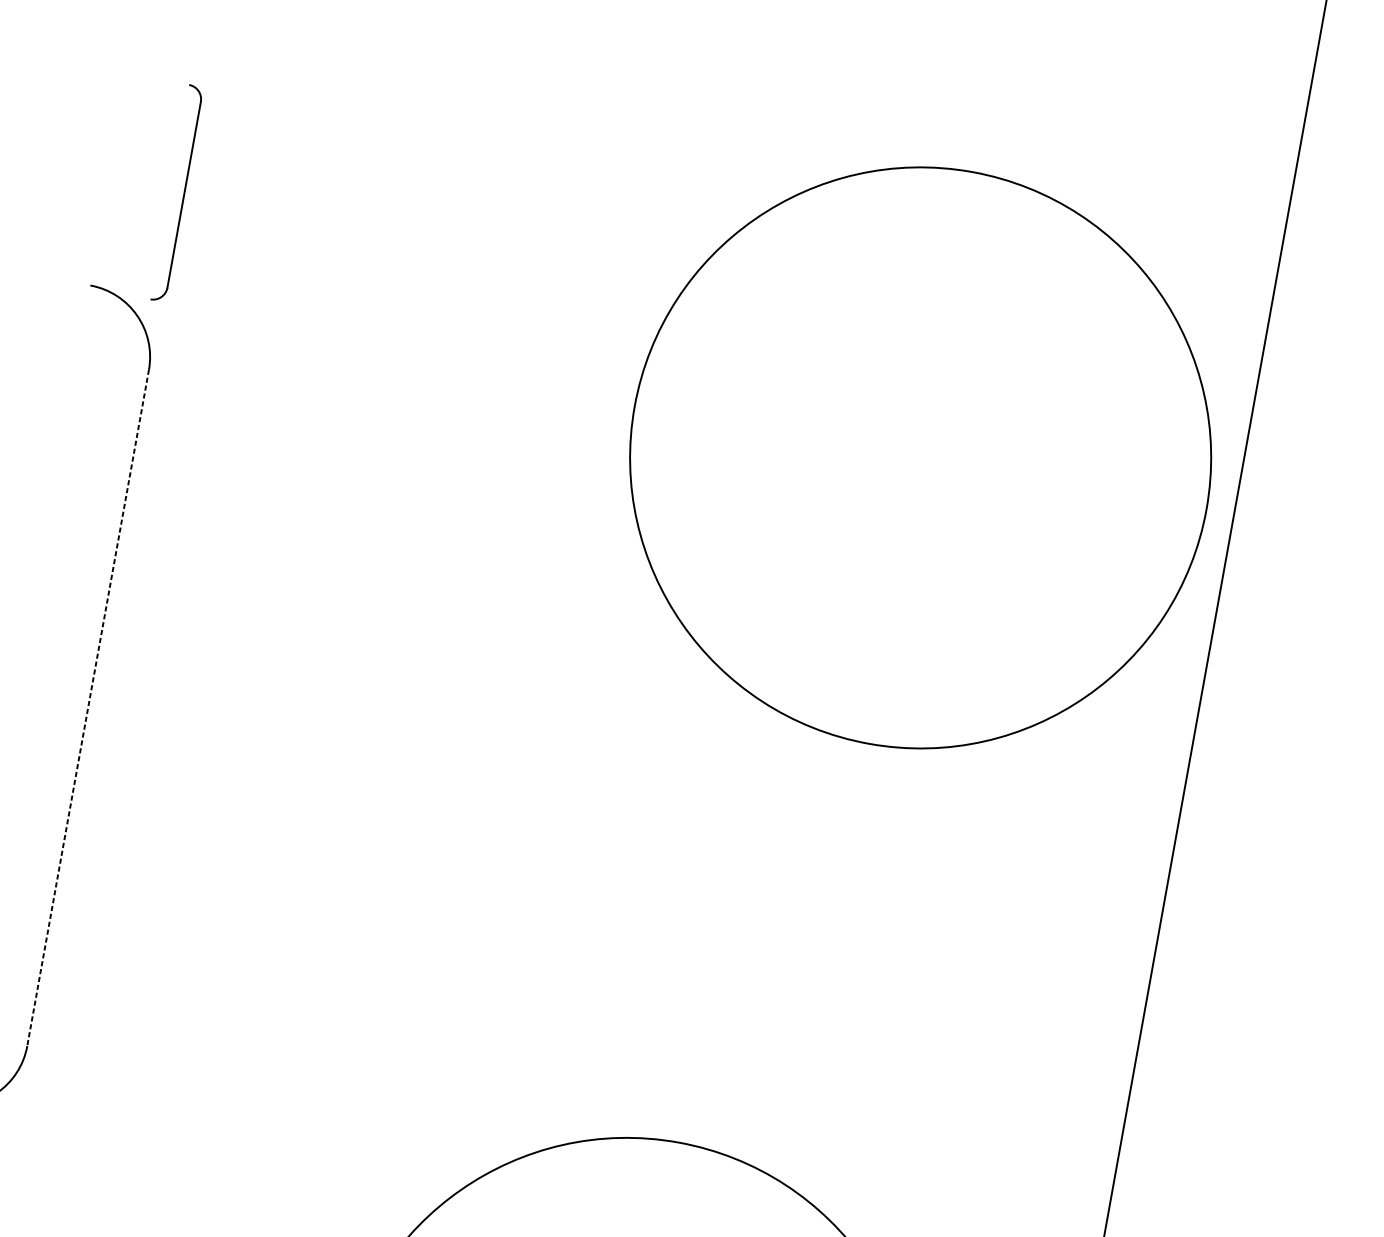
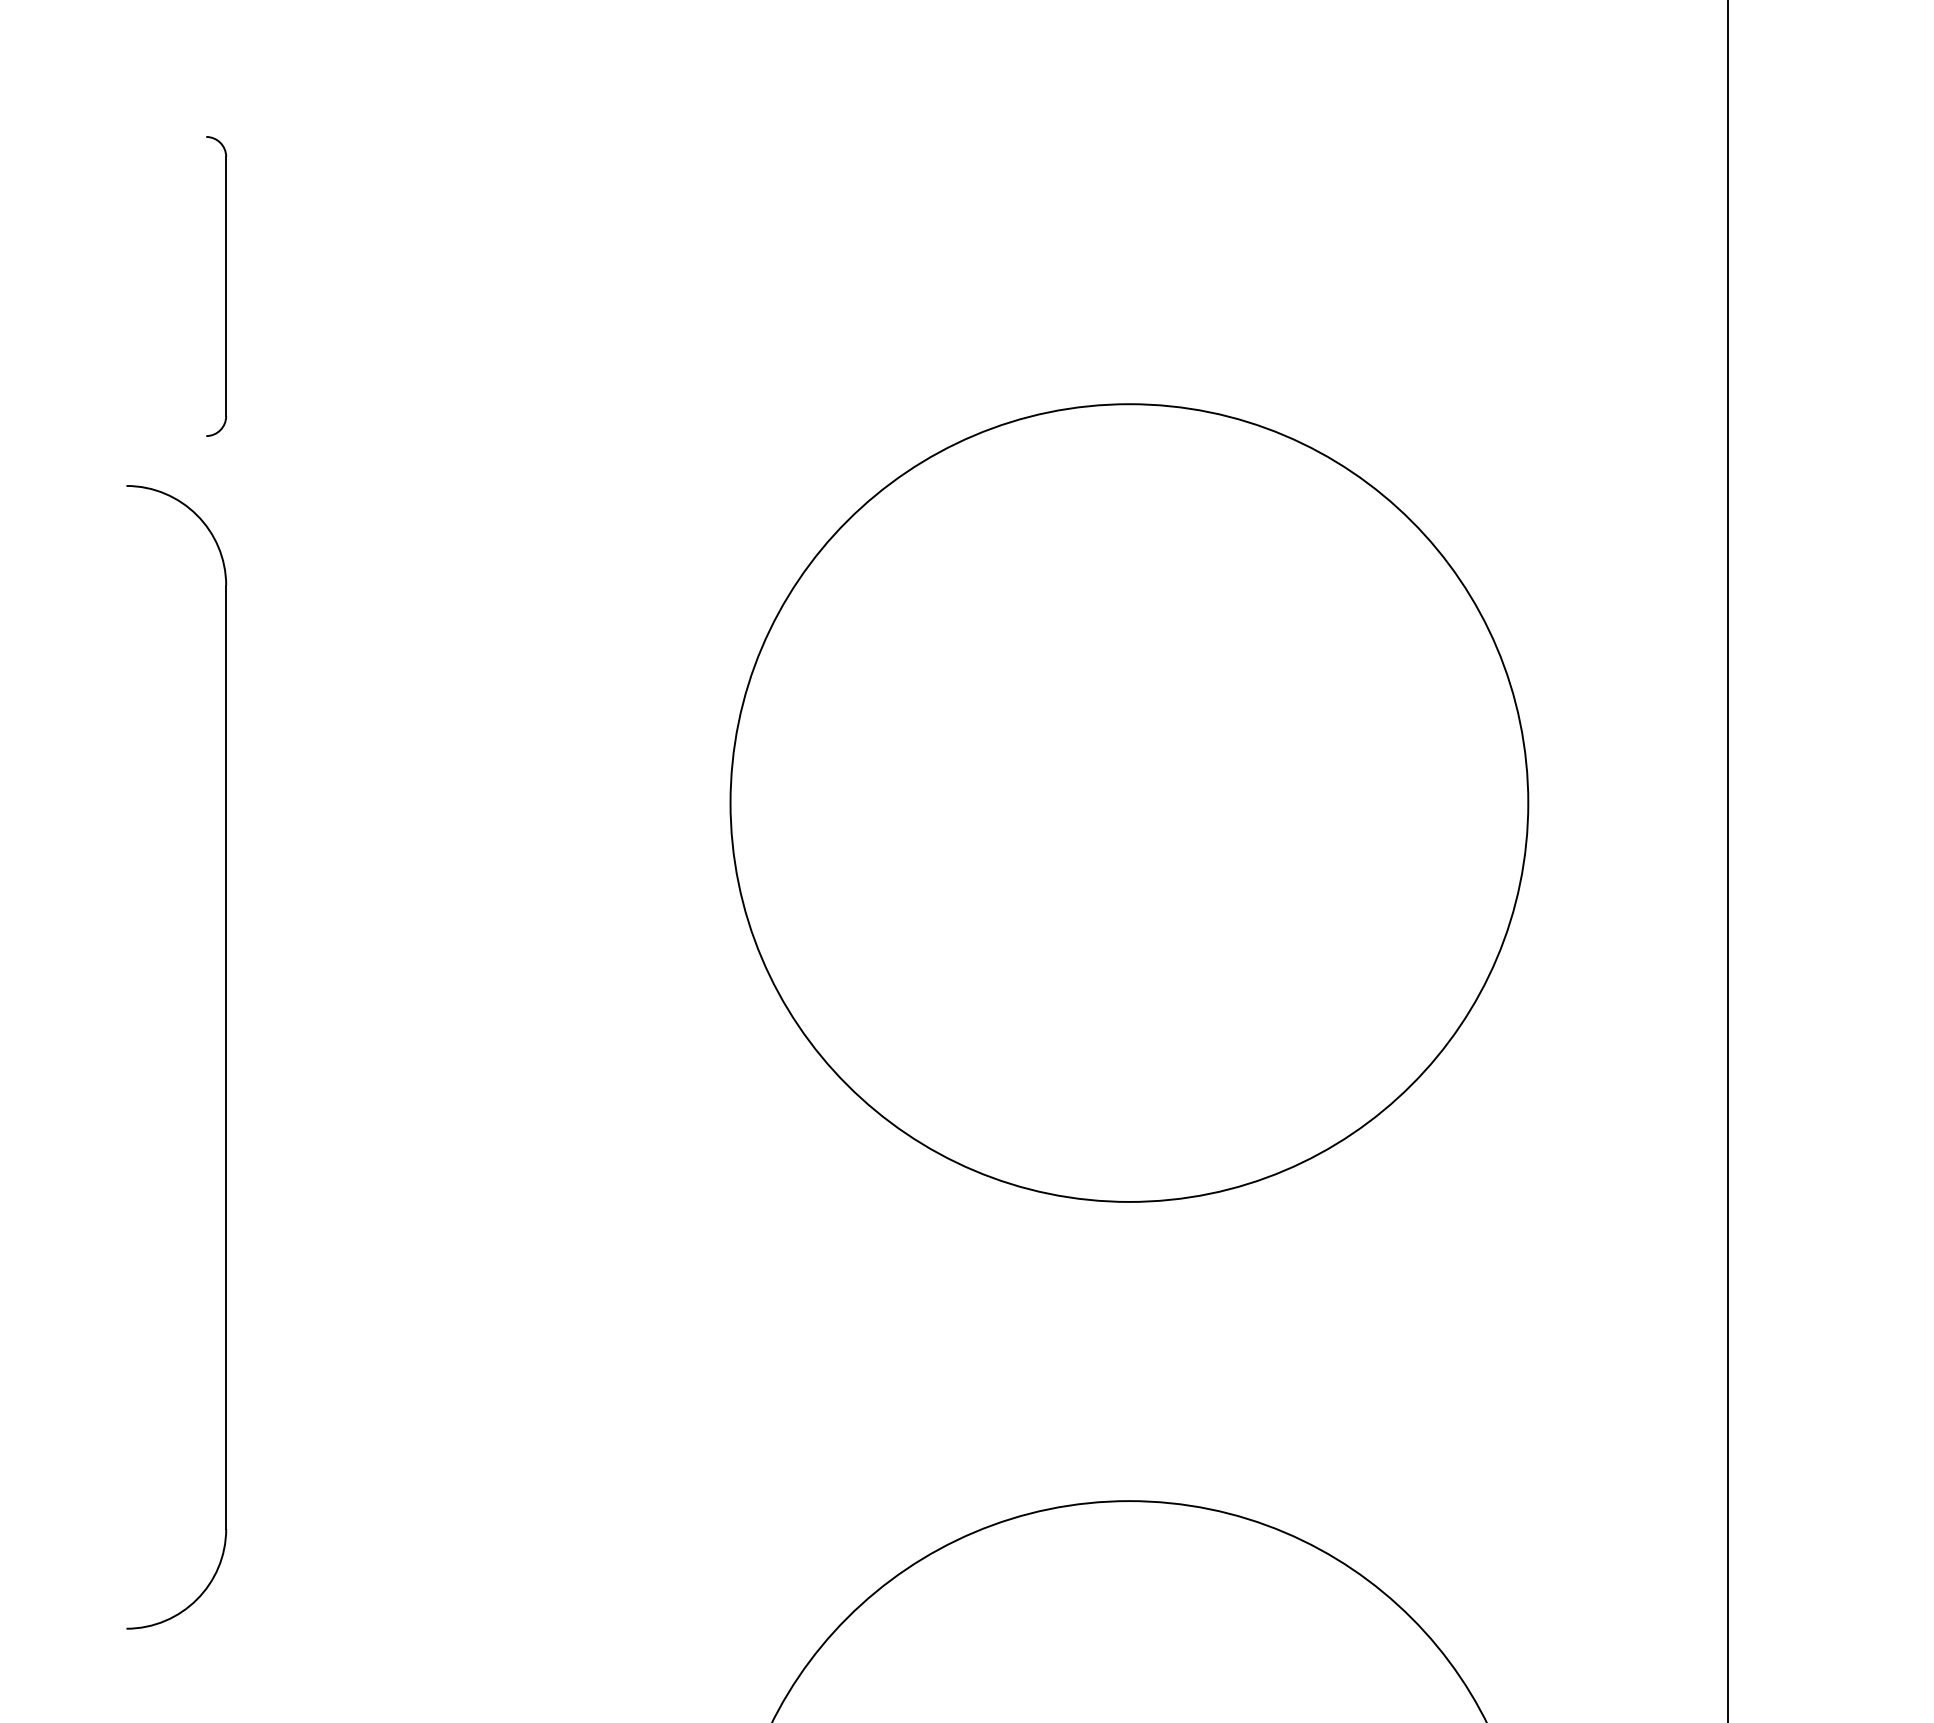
part: (183, 194) -> (225, 286), moved
circle: (920, 457) -> (1129, 802), moved
line: (88, 708) -> (226, 1057), dashed -> solid

